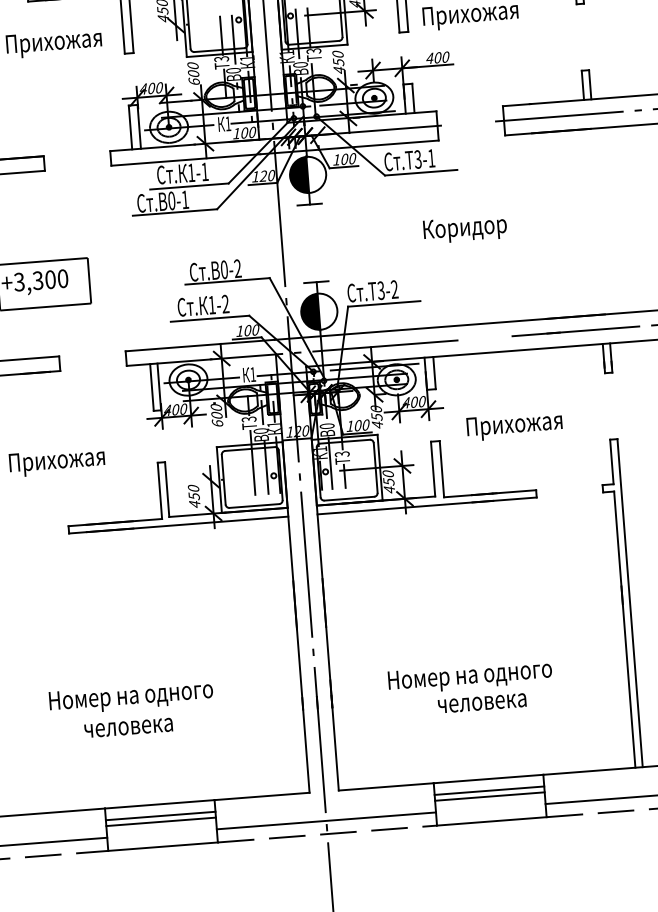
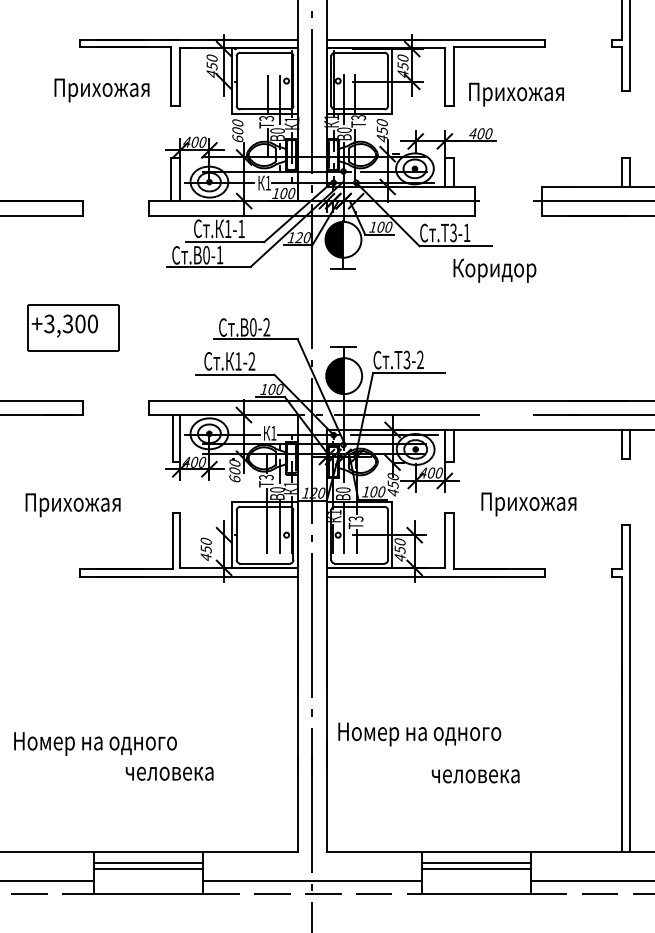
text: (464, 229) -> (494, 270), moved
text: (469, 677) -> (419, 734), moved
text: (131, 697) -> (95, 743), moved
text: (128, 727) -> (169, 773), moved

